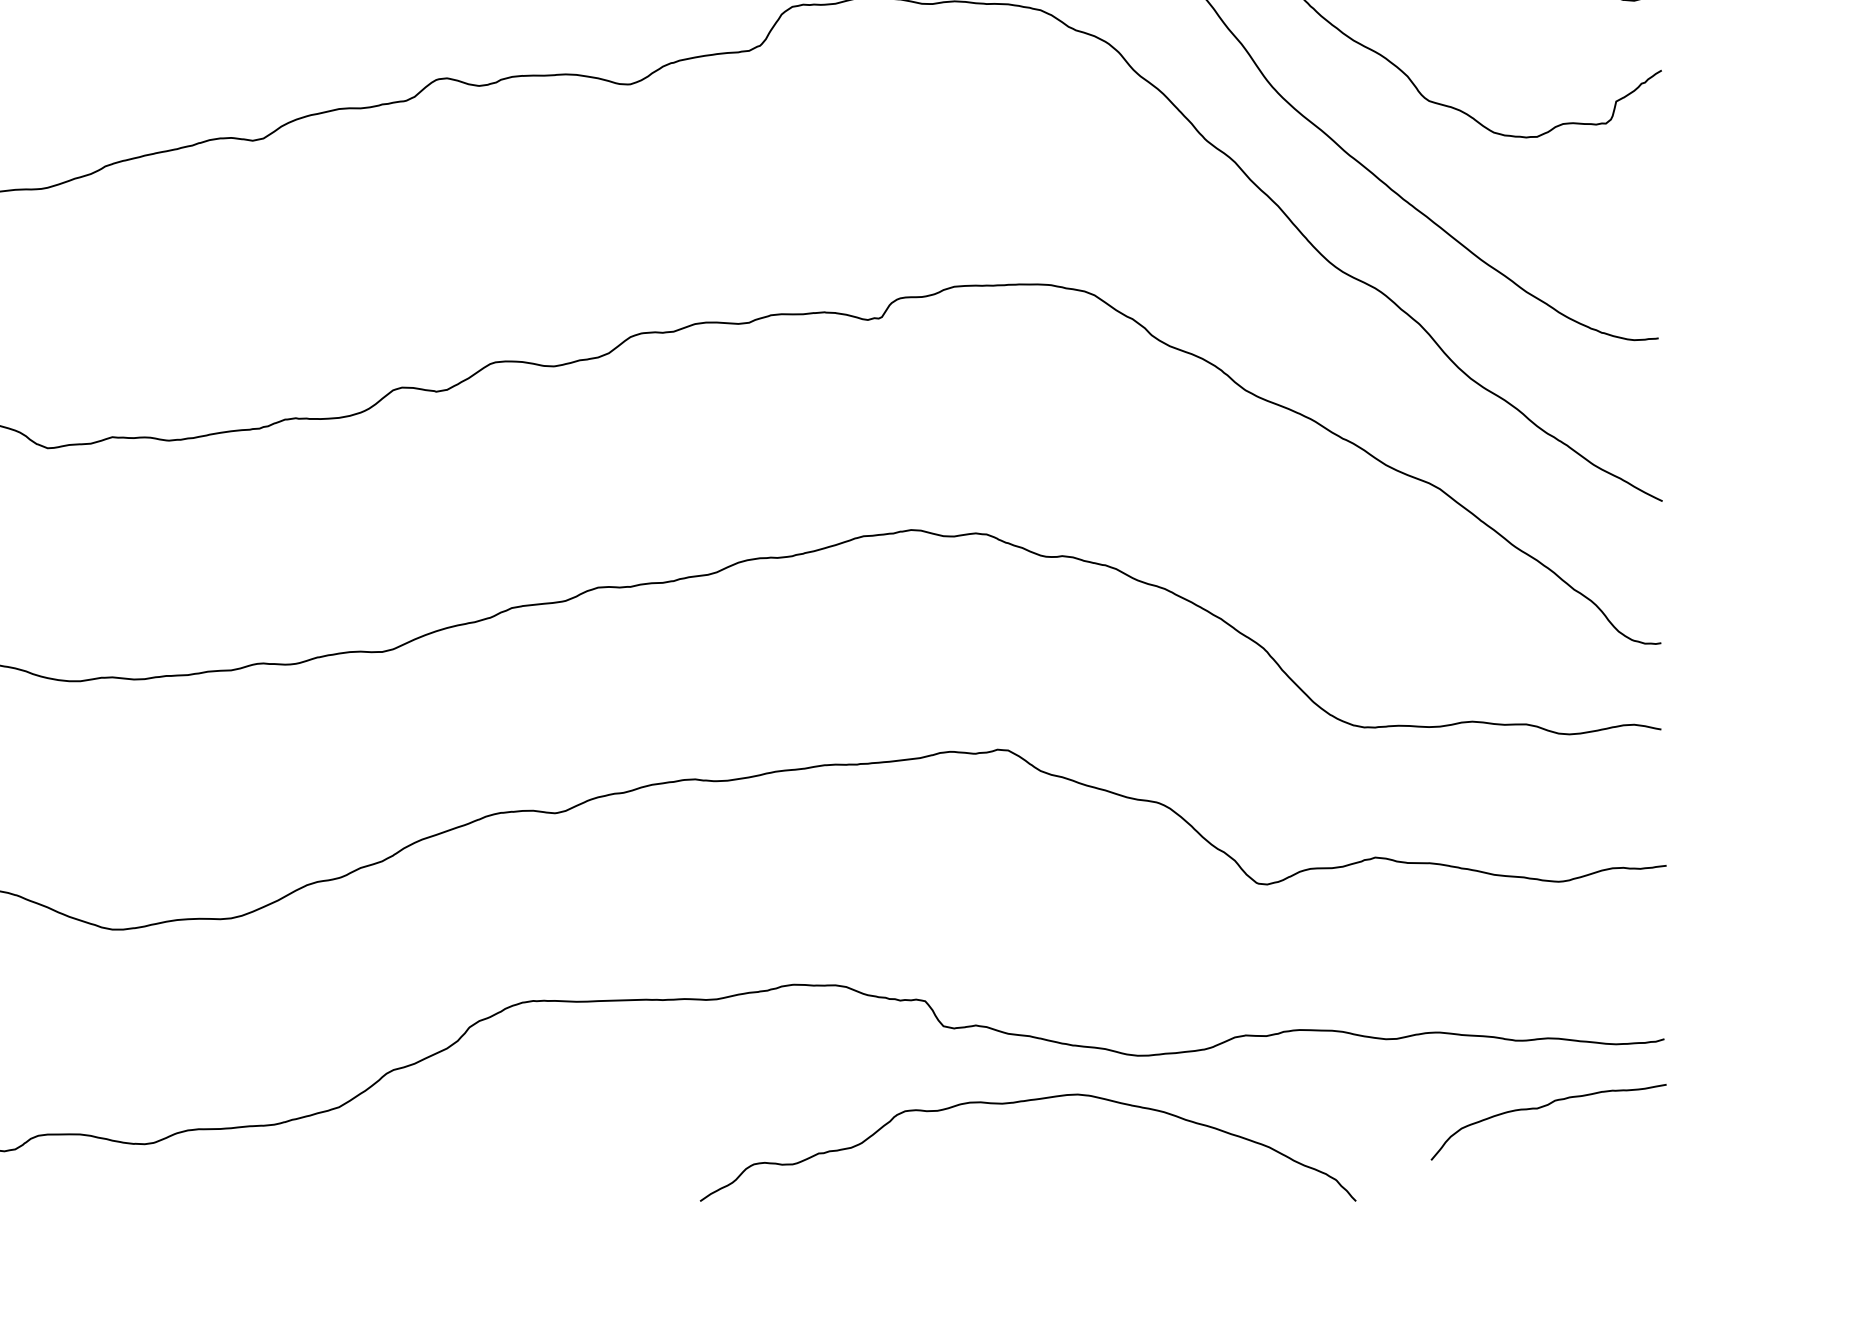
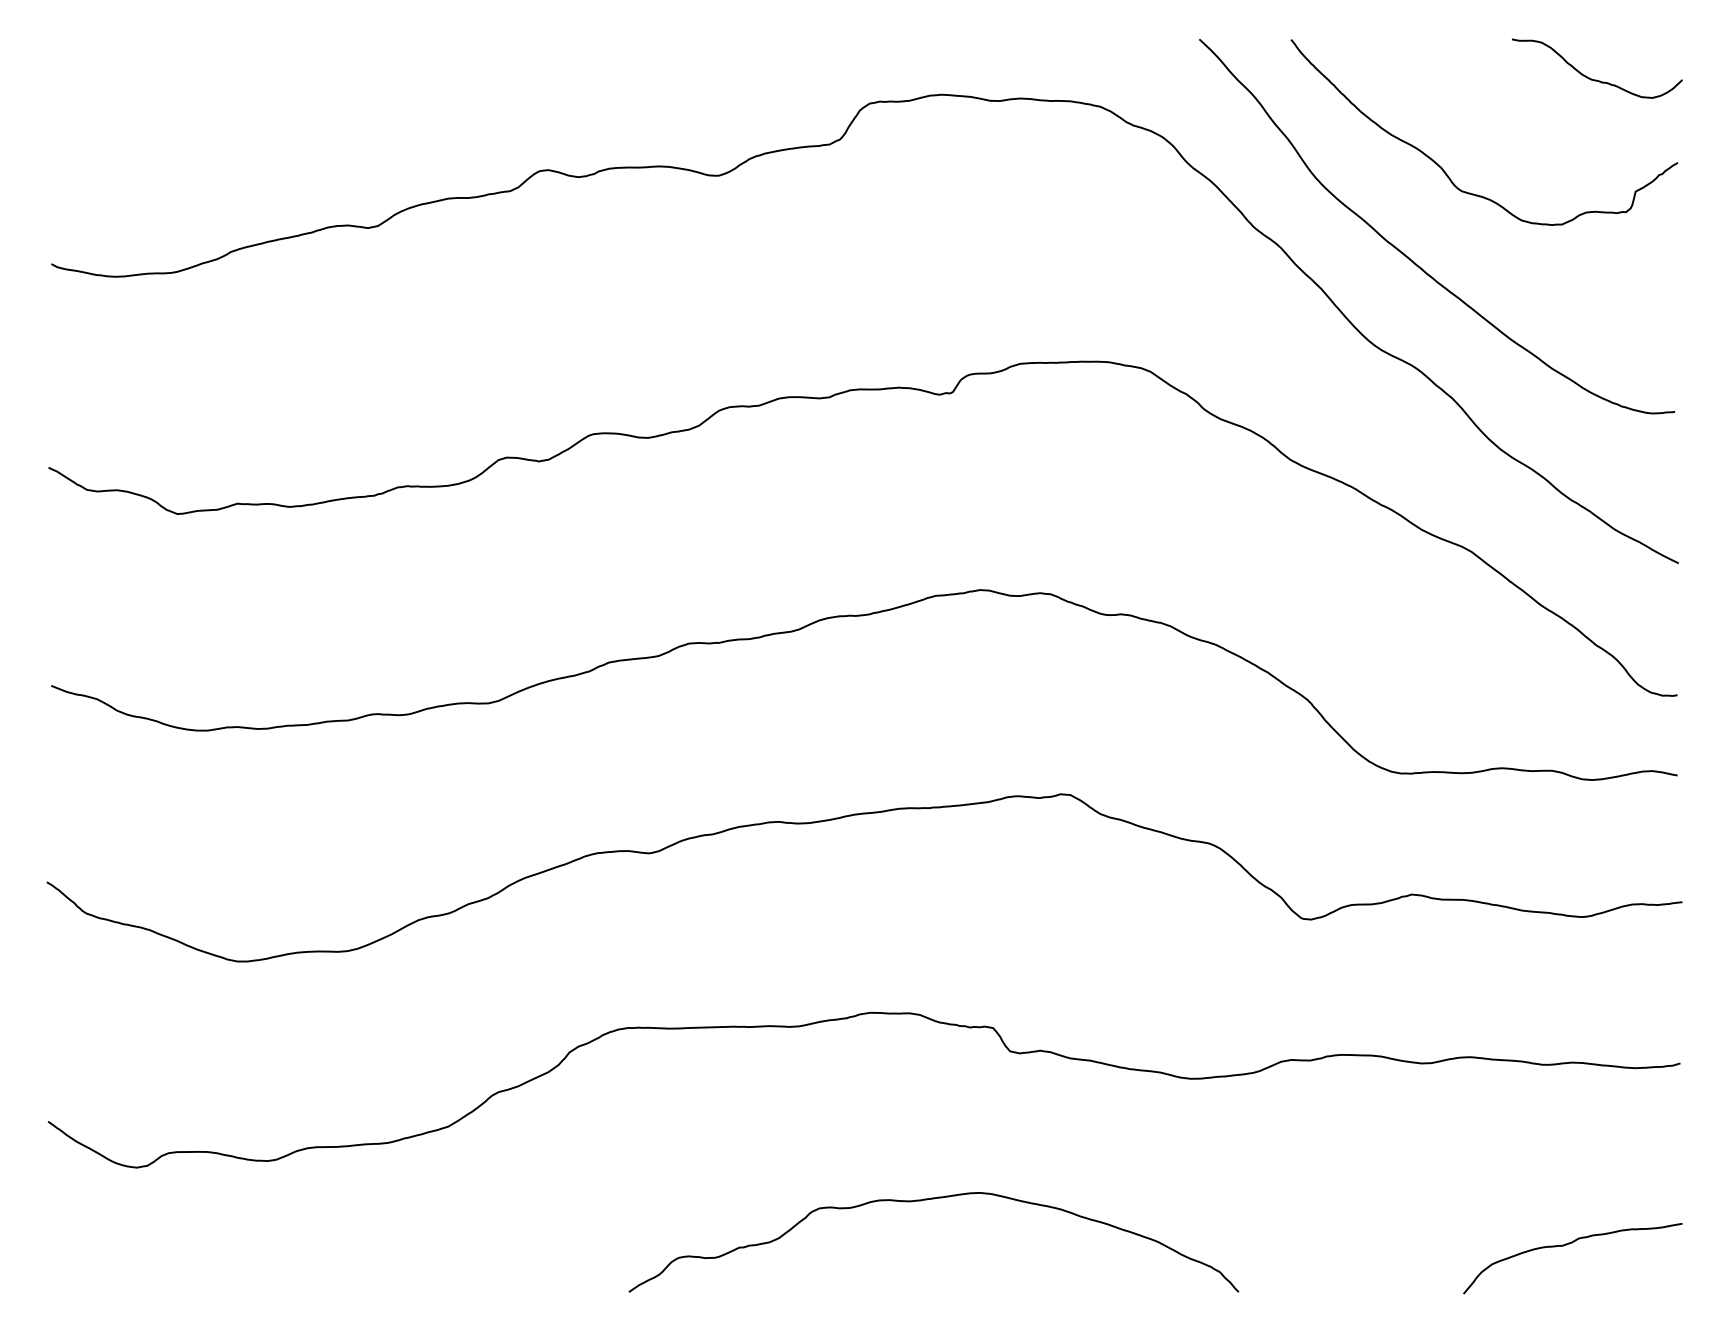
curve: (1021, 1102) -> (927, 1200), moved
curve: (1545, 1107) -> (1569, 1244), moved

